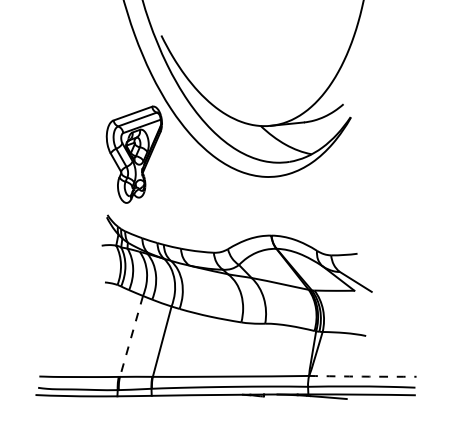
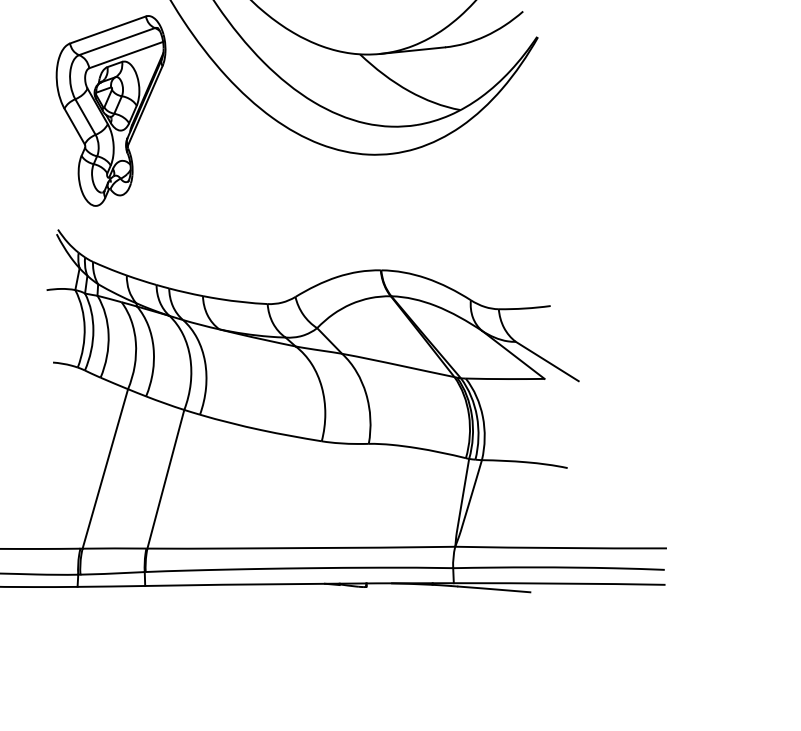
line: (131, 336) -> (105, 469), dashed -> solid
arc: (362, 376) -> (560, 547), dashed -> solid

